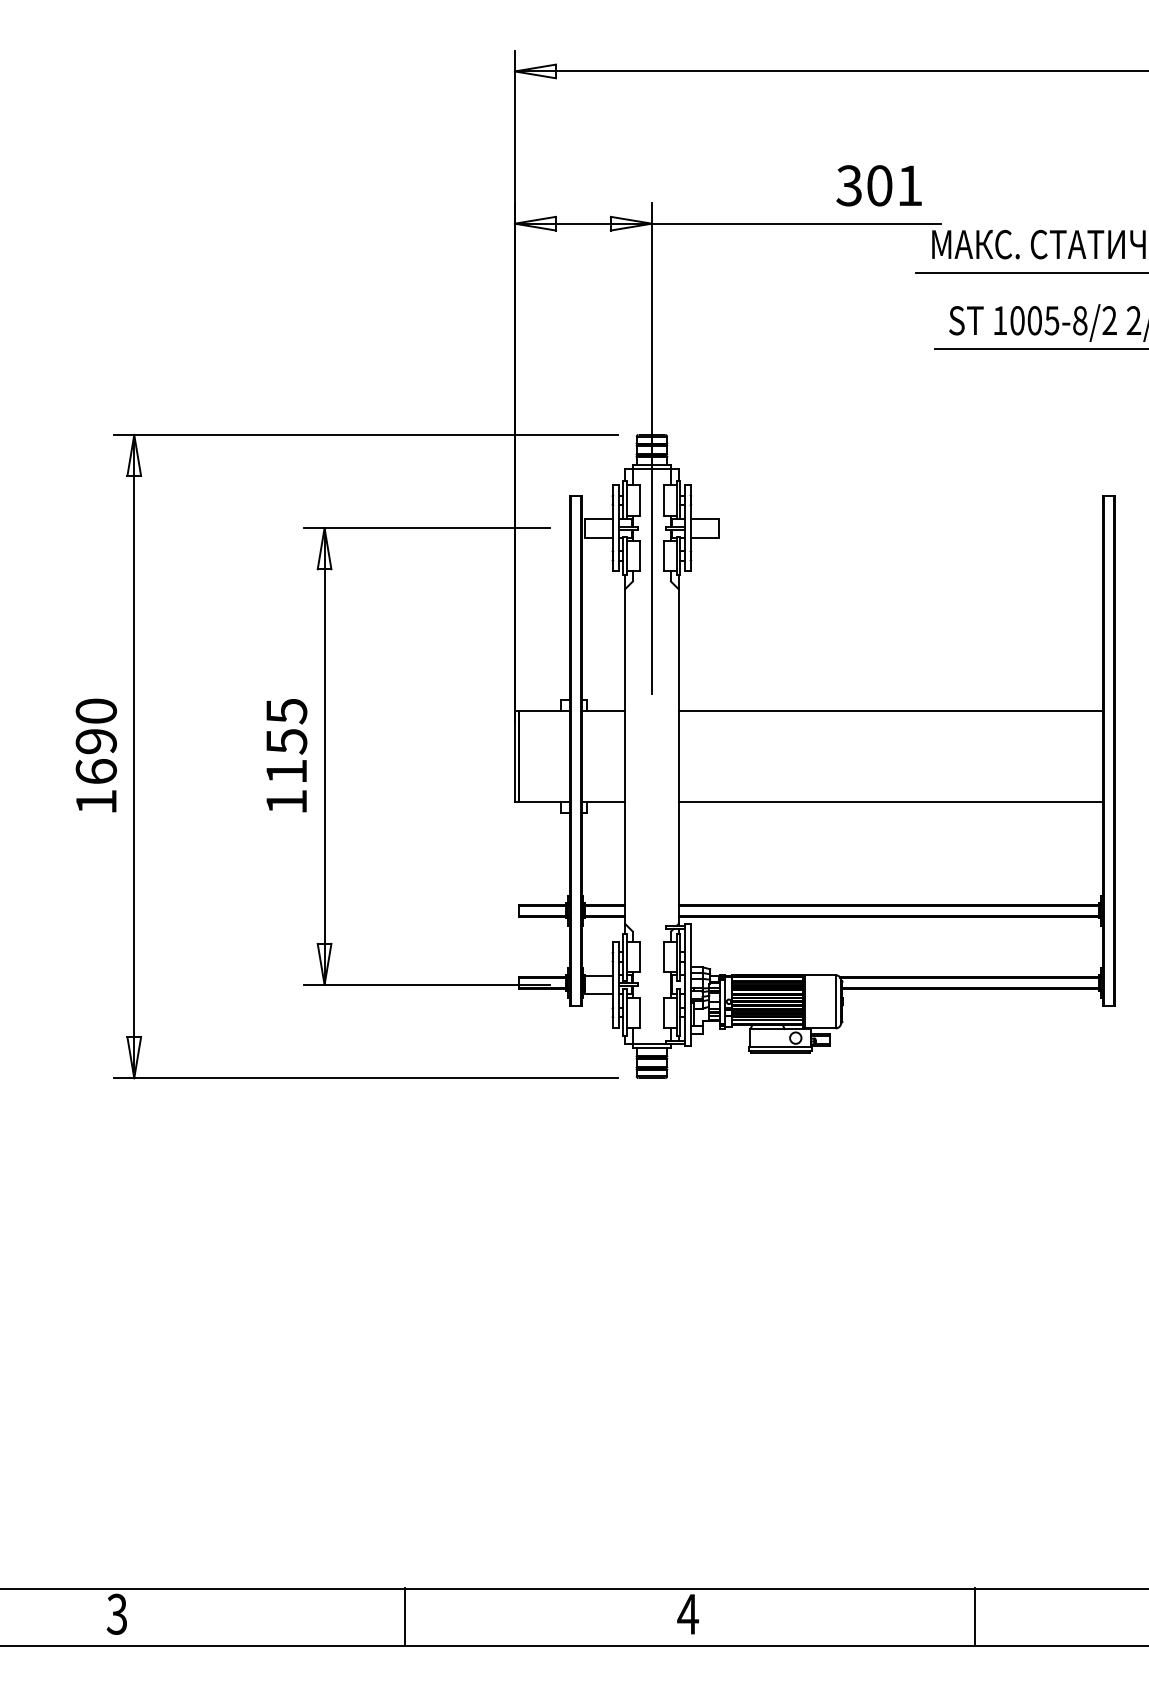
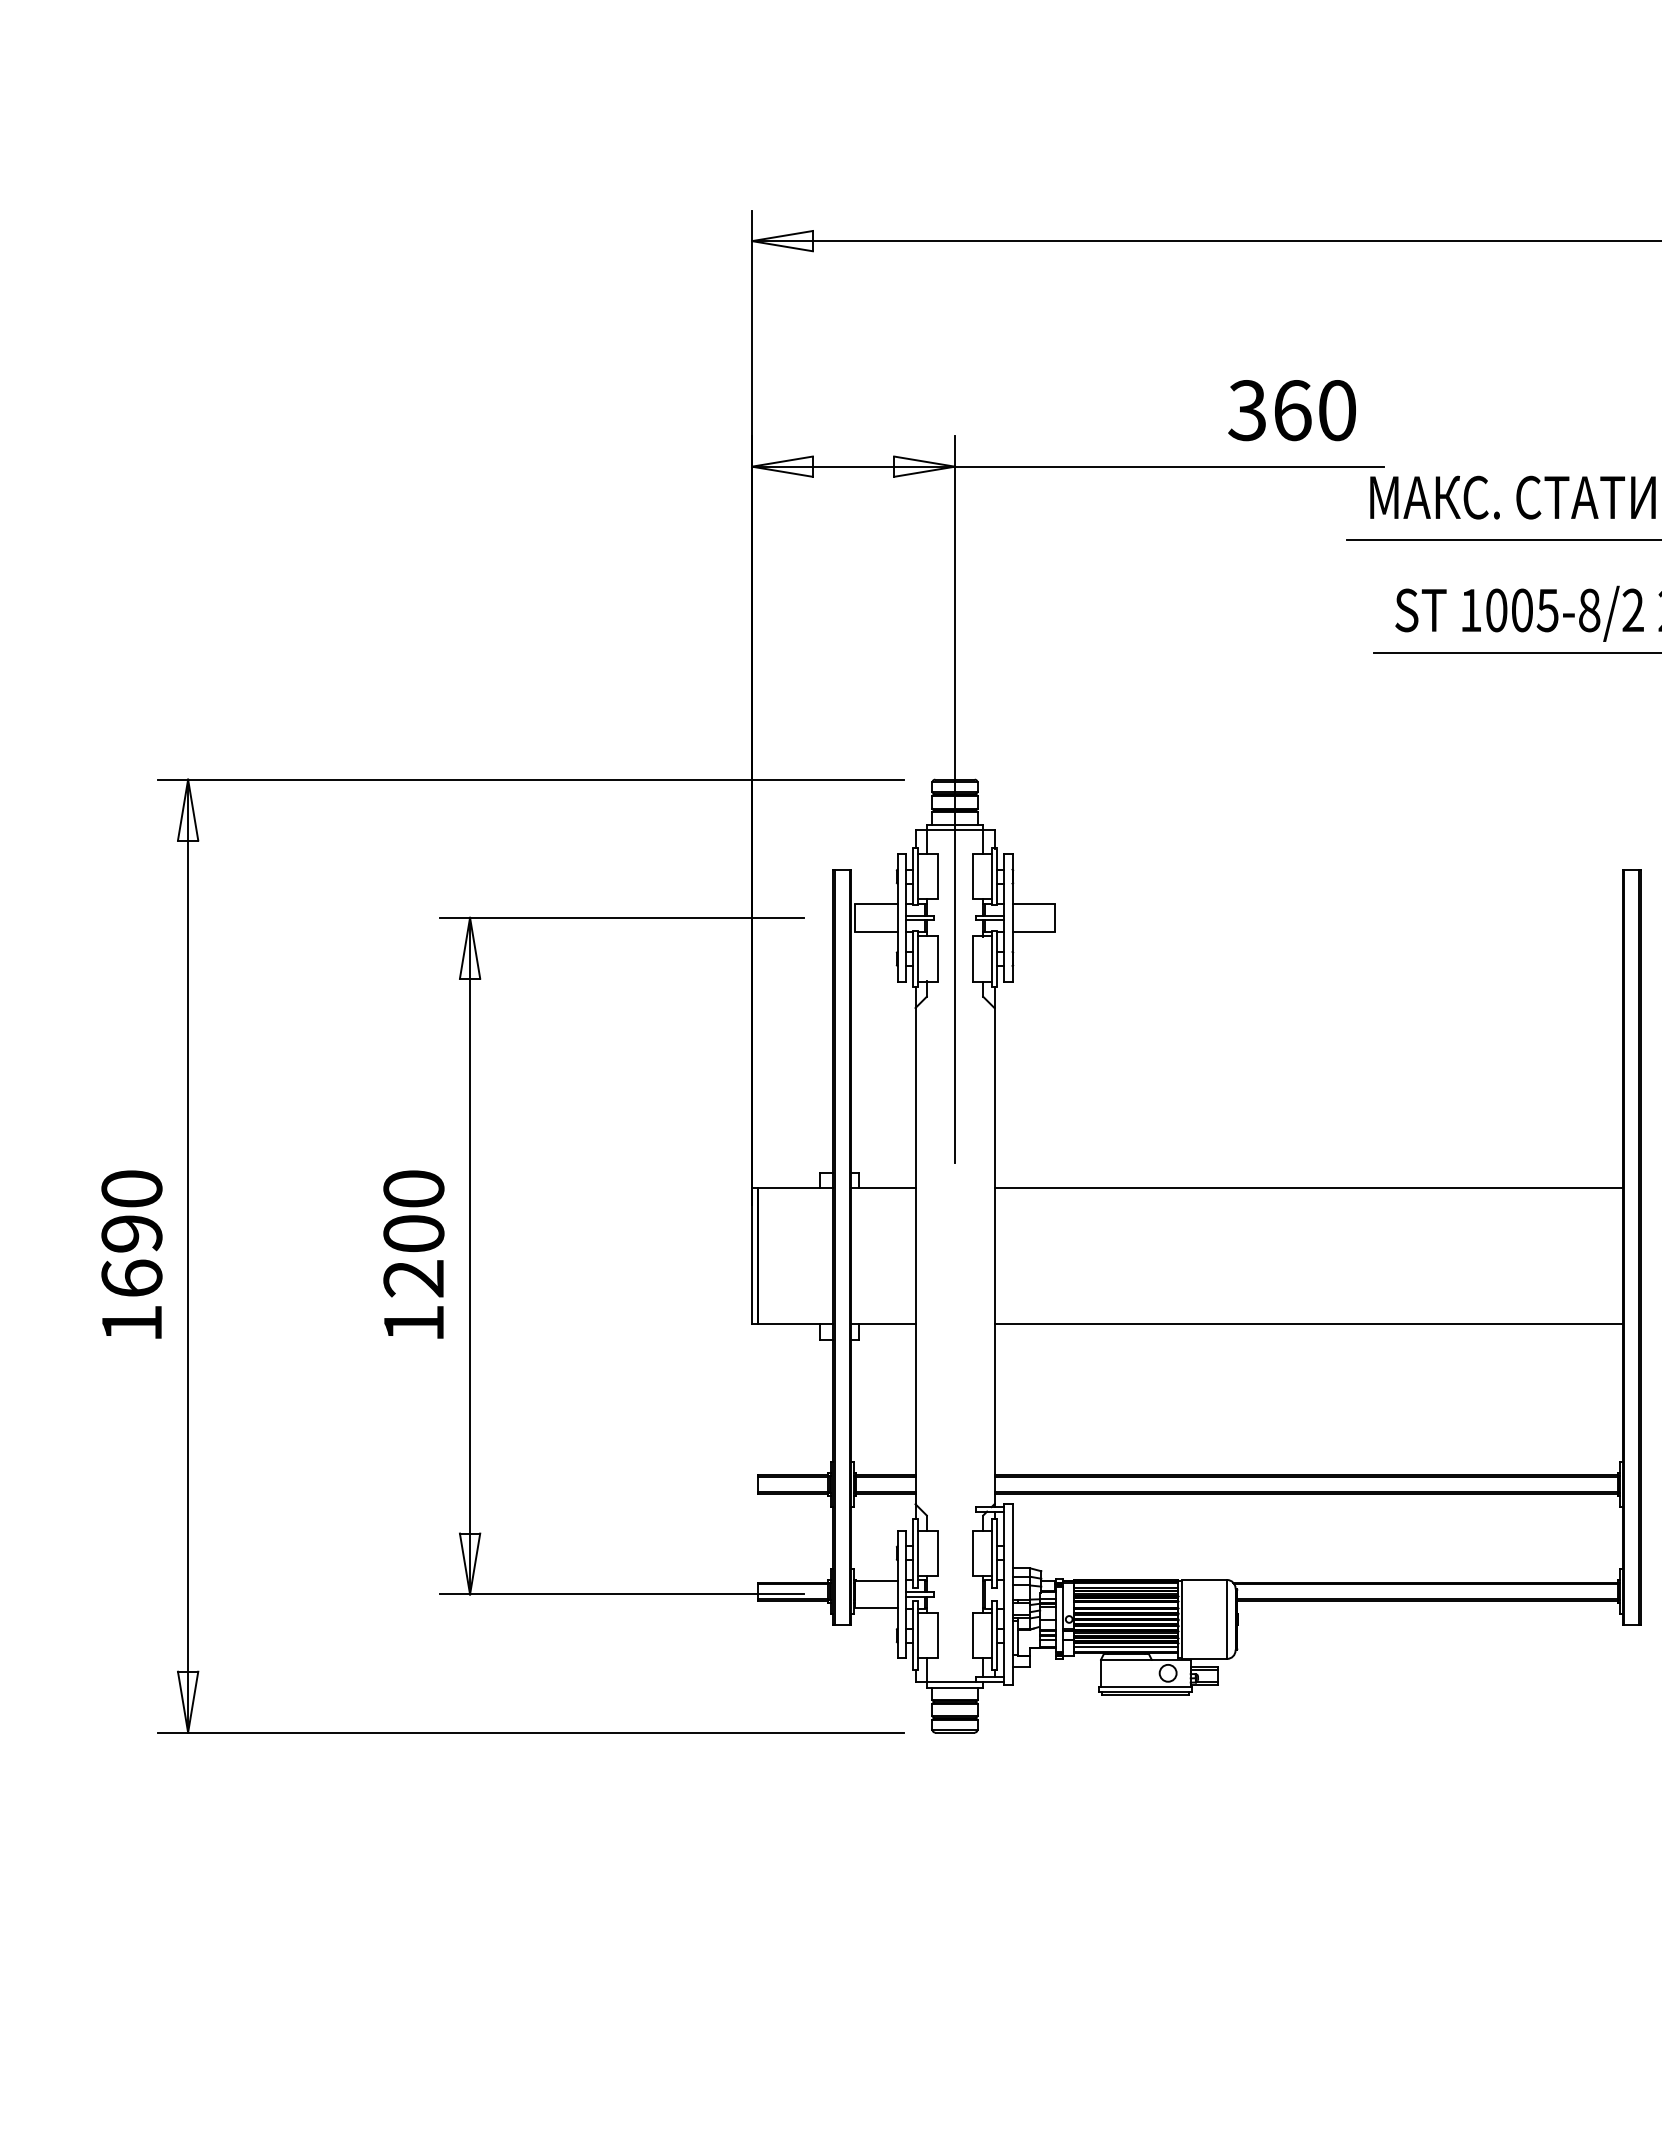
text: (894, 185) -> (1314, 410), 301 -> 360
text: (286, 741) -> (413, 1233), 1155 -> 1200

